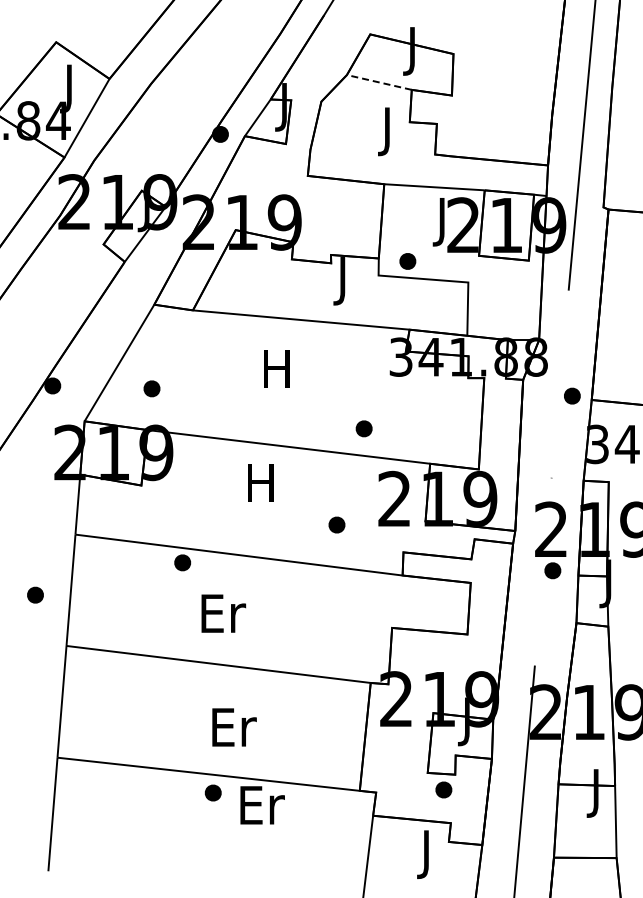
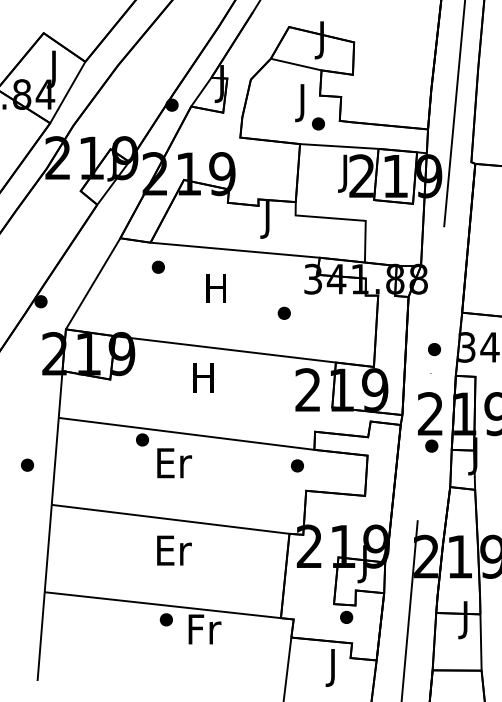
line: (378, 82) -> (295, 64), dashed -> solid
part: (407, 261) -> (318, 124), moved
part: (151, 388) -> (158, 266), moved
part: (572, 395) -> (434, 349), moved
part: (363, 428) -> (283, 313), moved
part: (336, 524) -> (297, 465), moved
text: (223, 613) -> (174, 463), moved
text: (234, 727) -> (174, 550), moved
text: (262, 805) -> (204, 629), Er -> Fr

